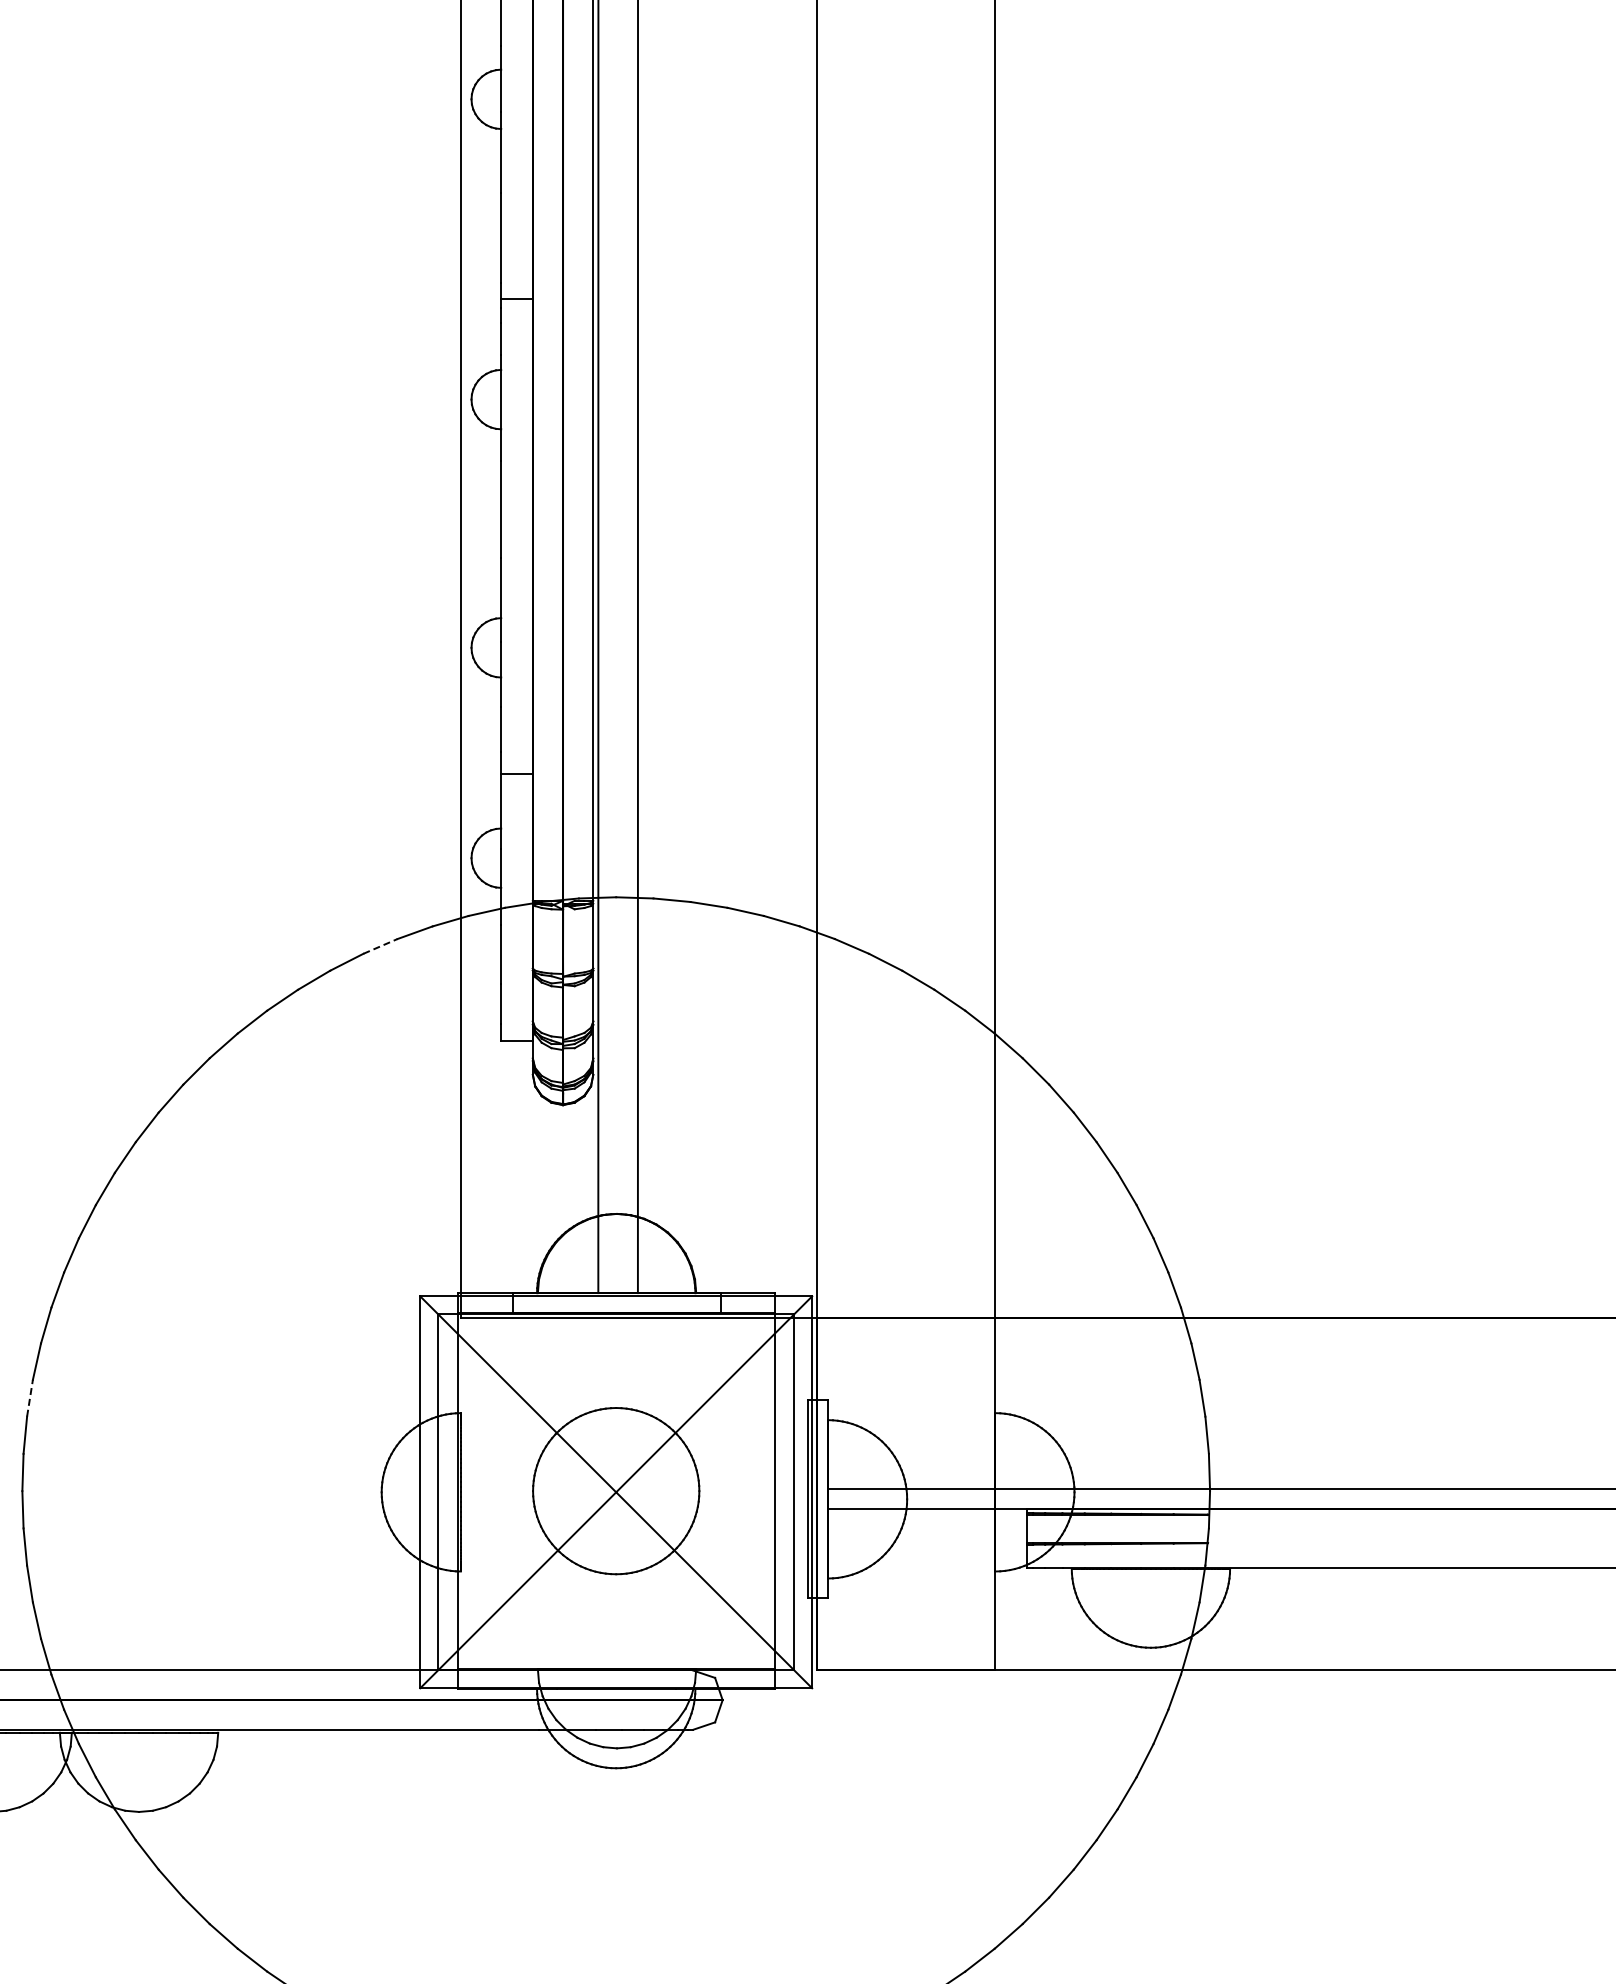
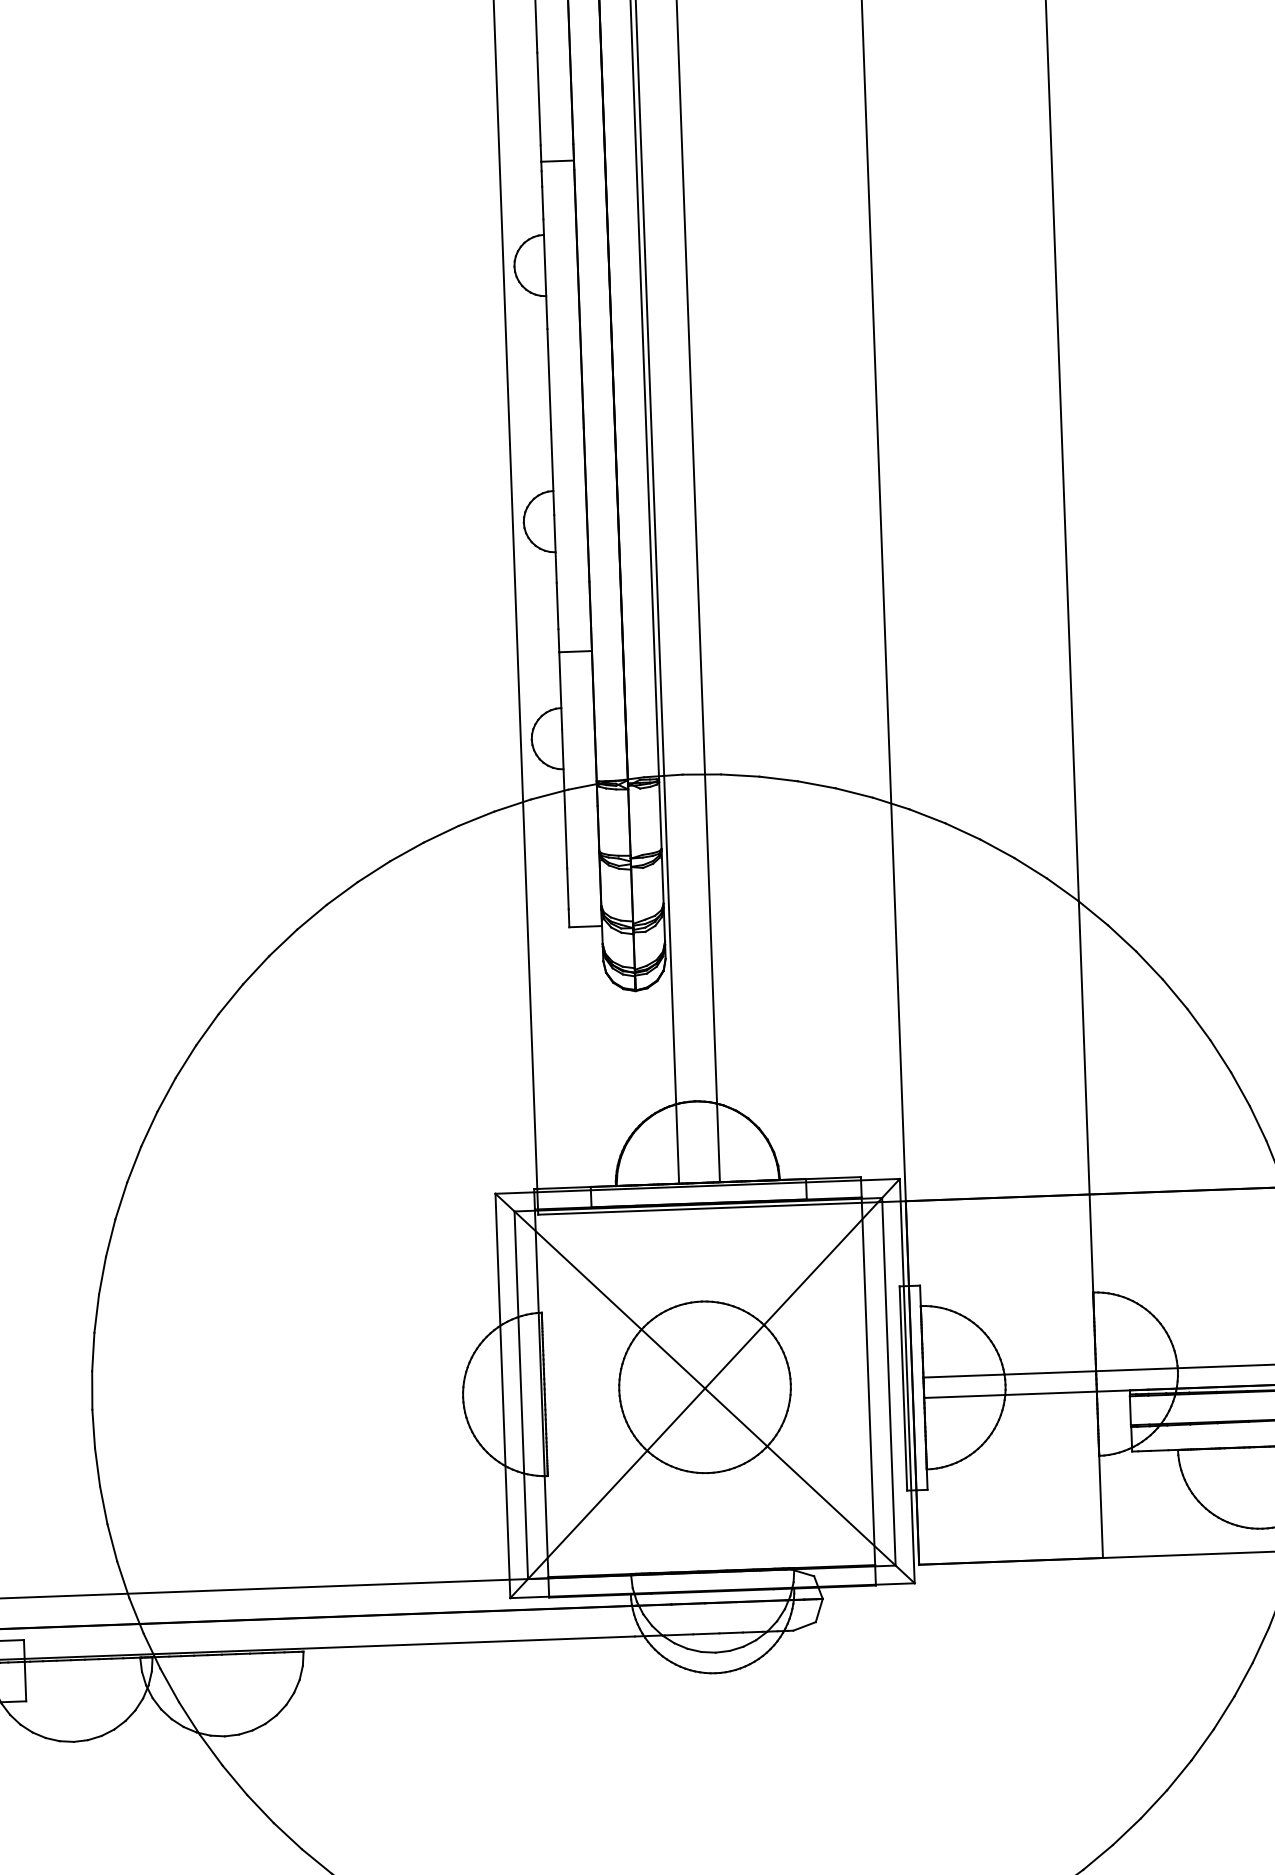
line: (380, 946) -> (441, 834), dashed -> solid
line: (30, 1398) -> (97, 1313), dashed -> solid

